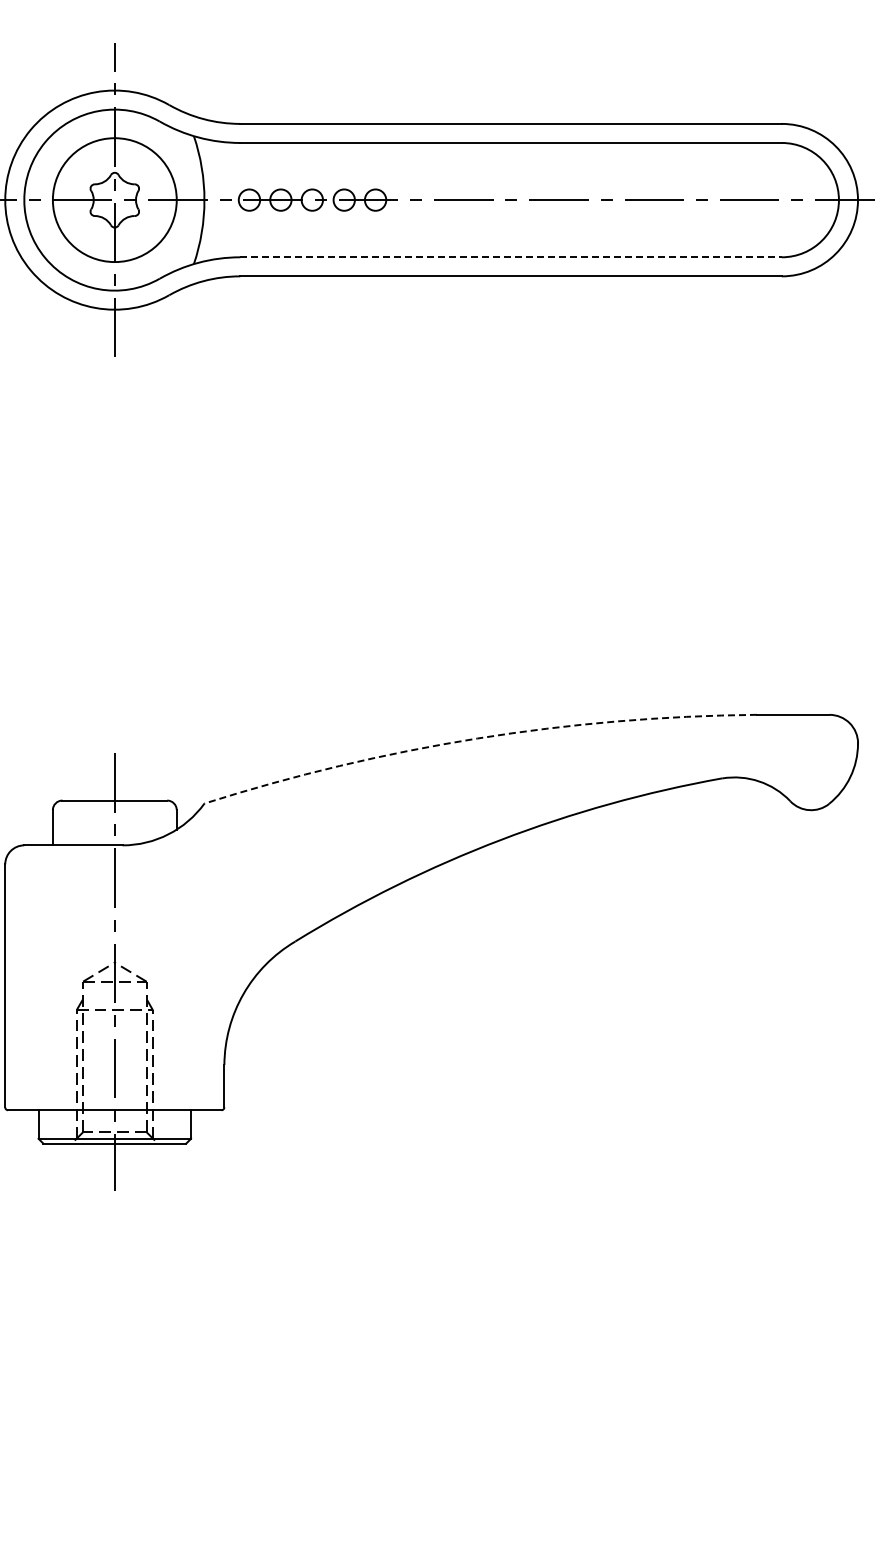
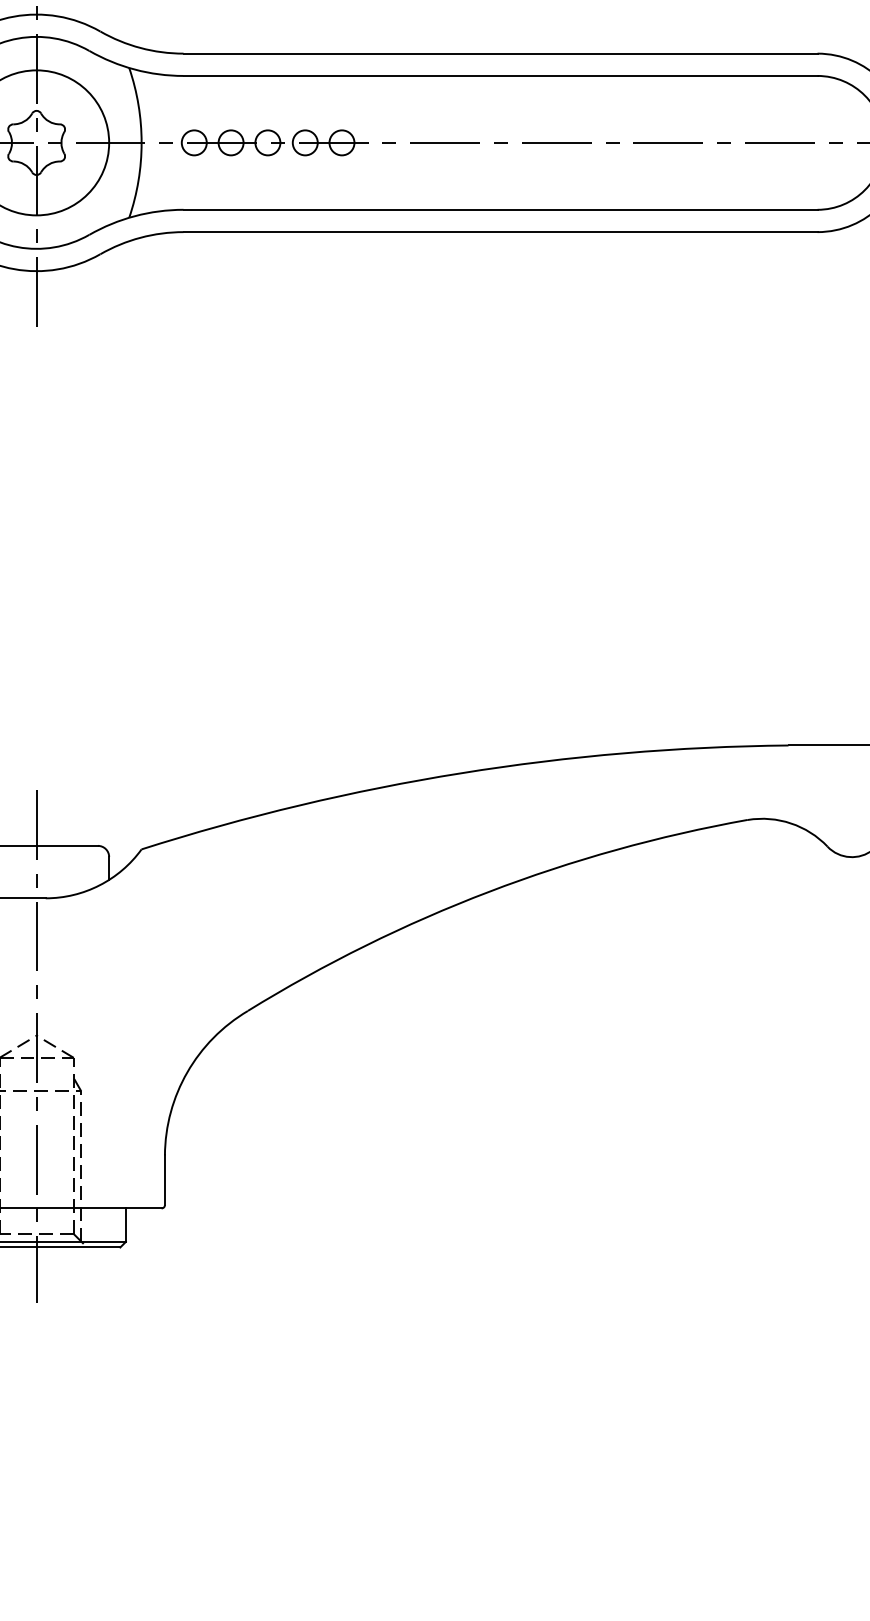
line: (511, 257) -> (501, 210), dashed -> solid
arc: (477, 738) -> (461, 773), dashed -> solid

